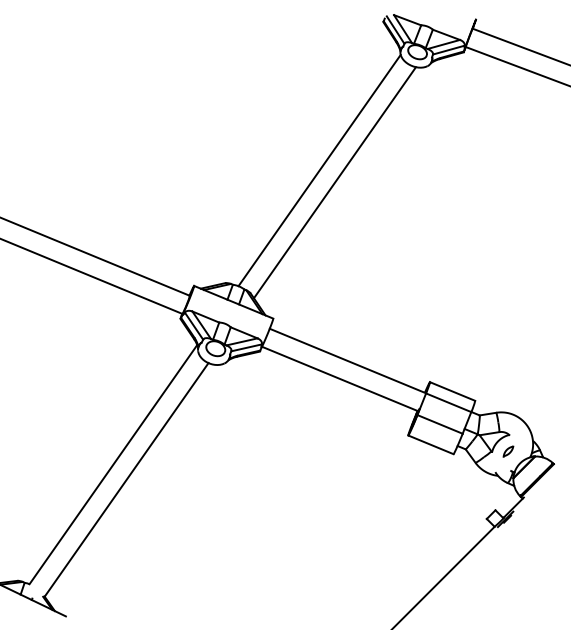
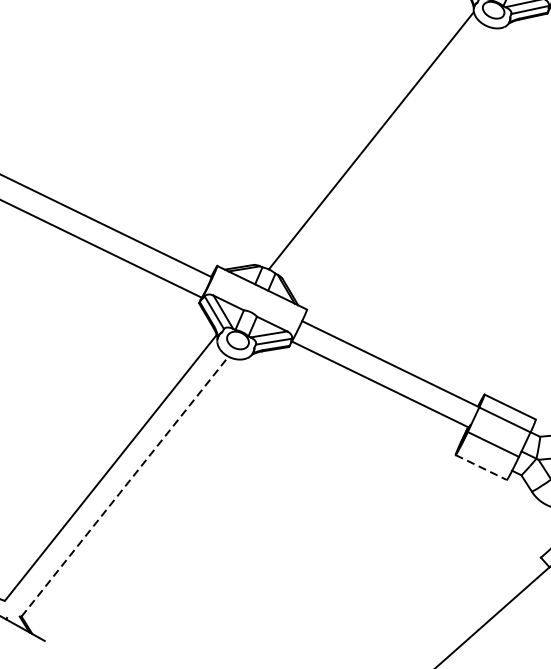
line: (334, 182) -> (387, 155), removed
line: (431, 445) -> (481, 468), solid -> dashed
line: (126, 479) -> (124, 486), solid -> dashed

